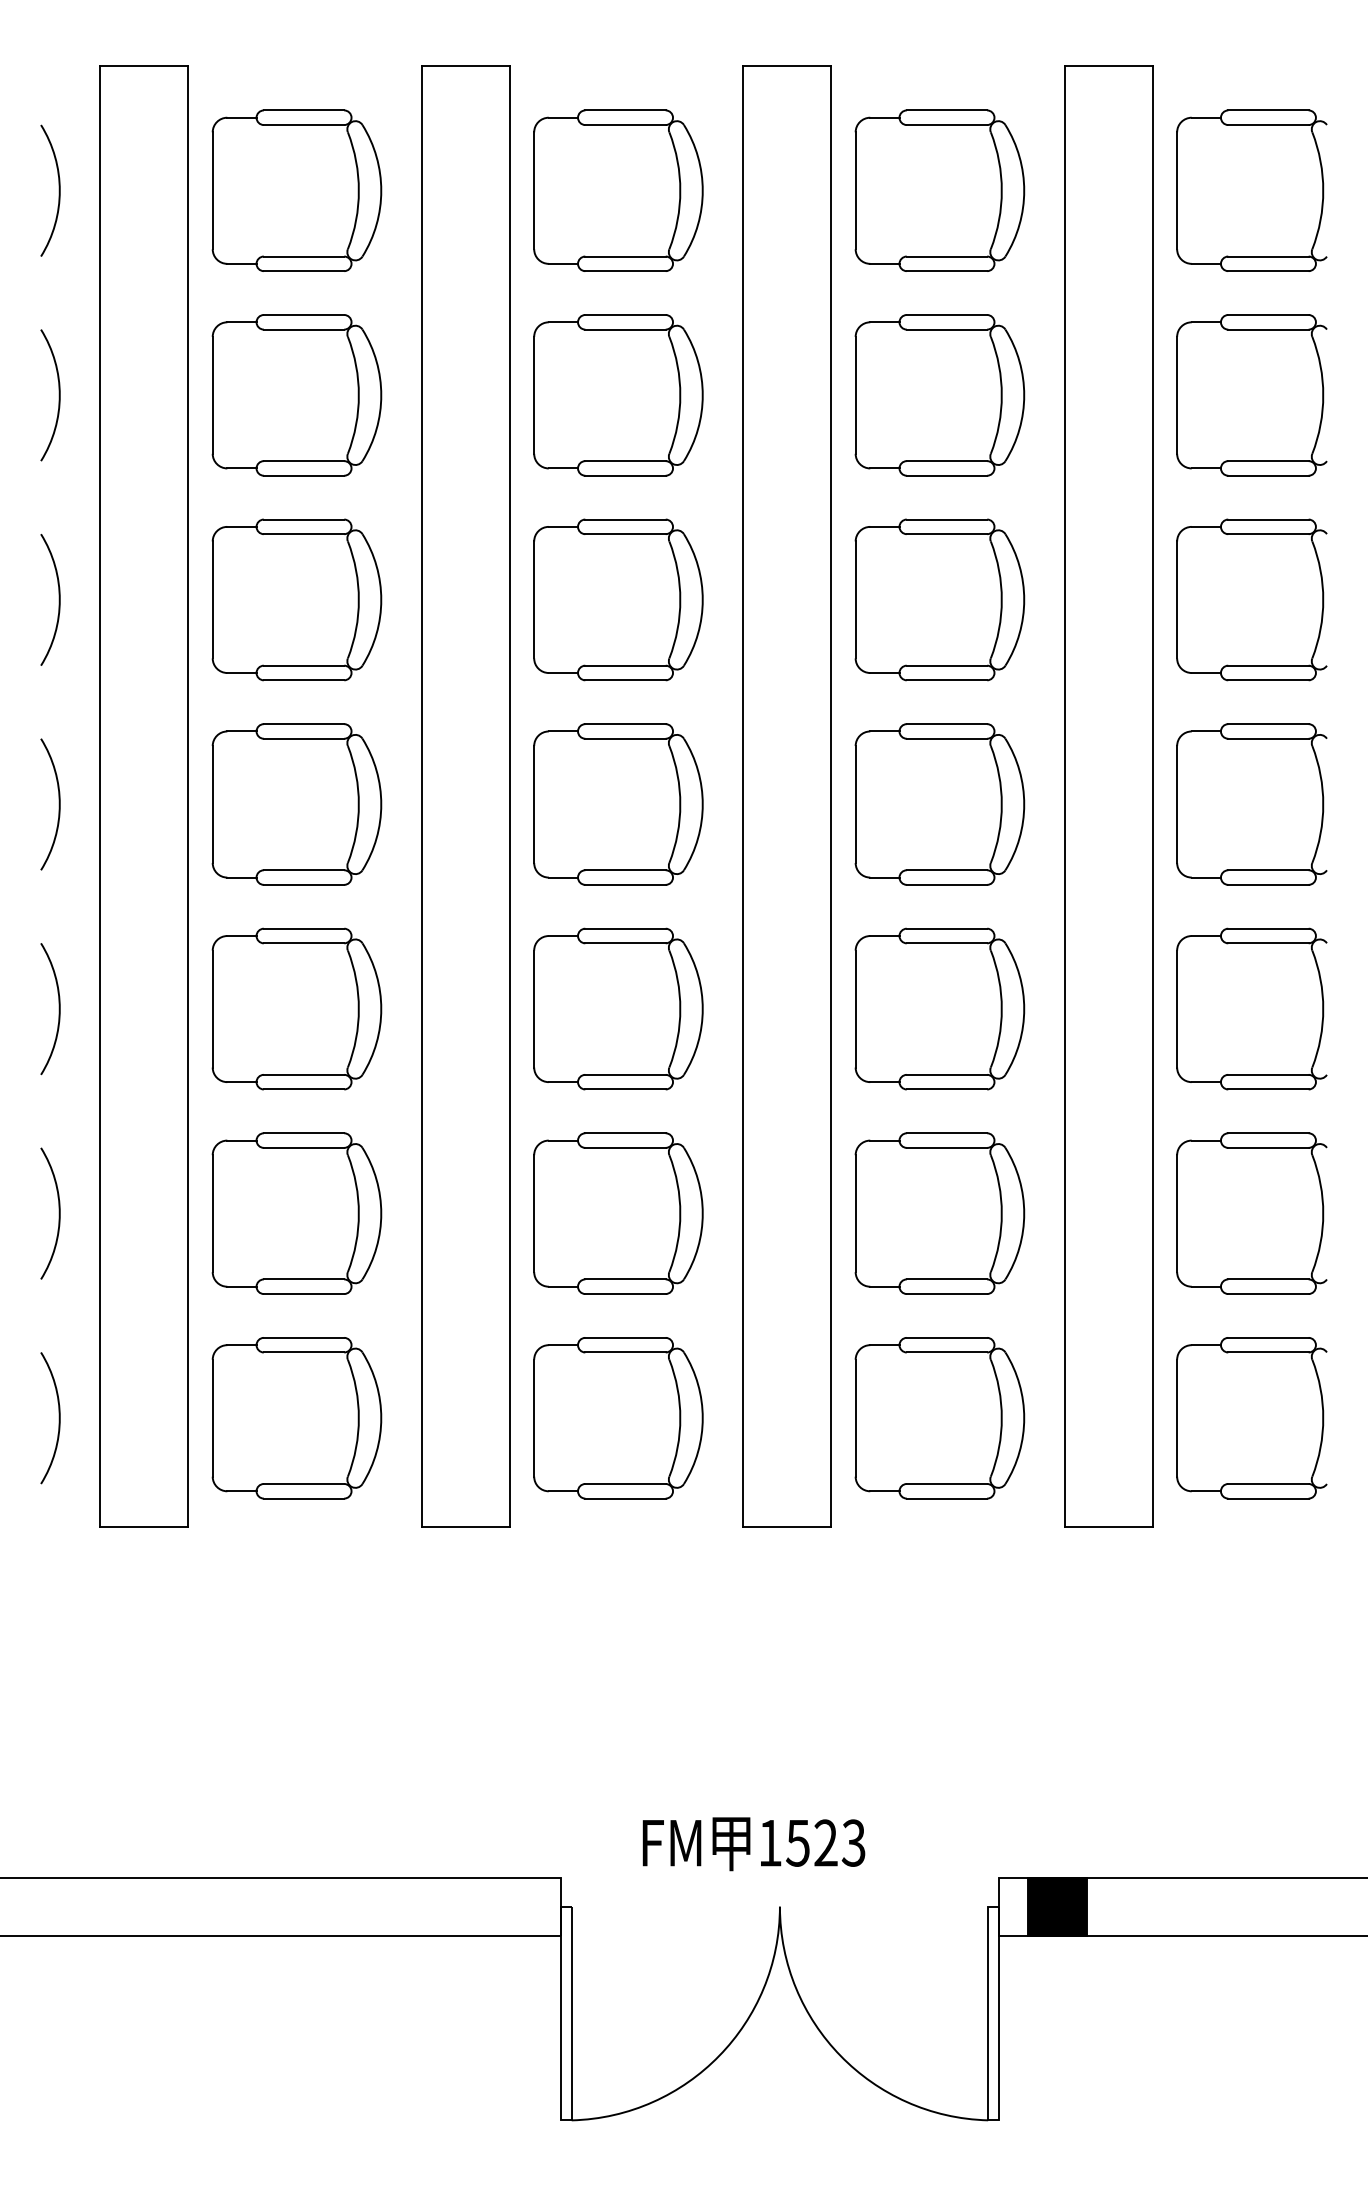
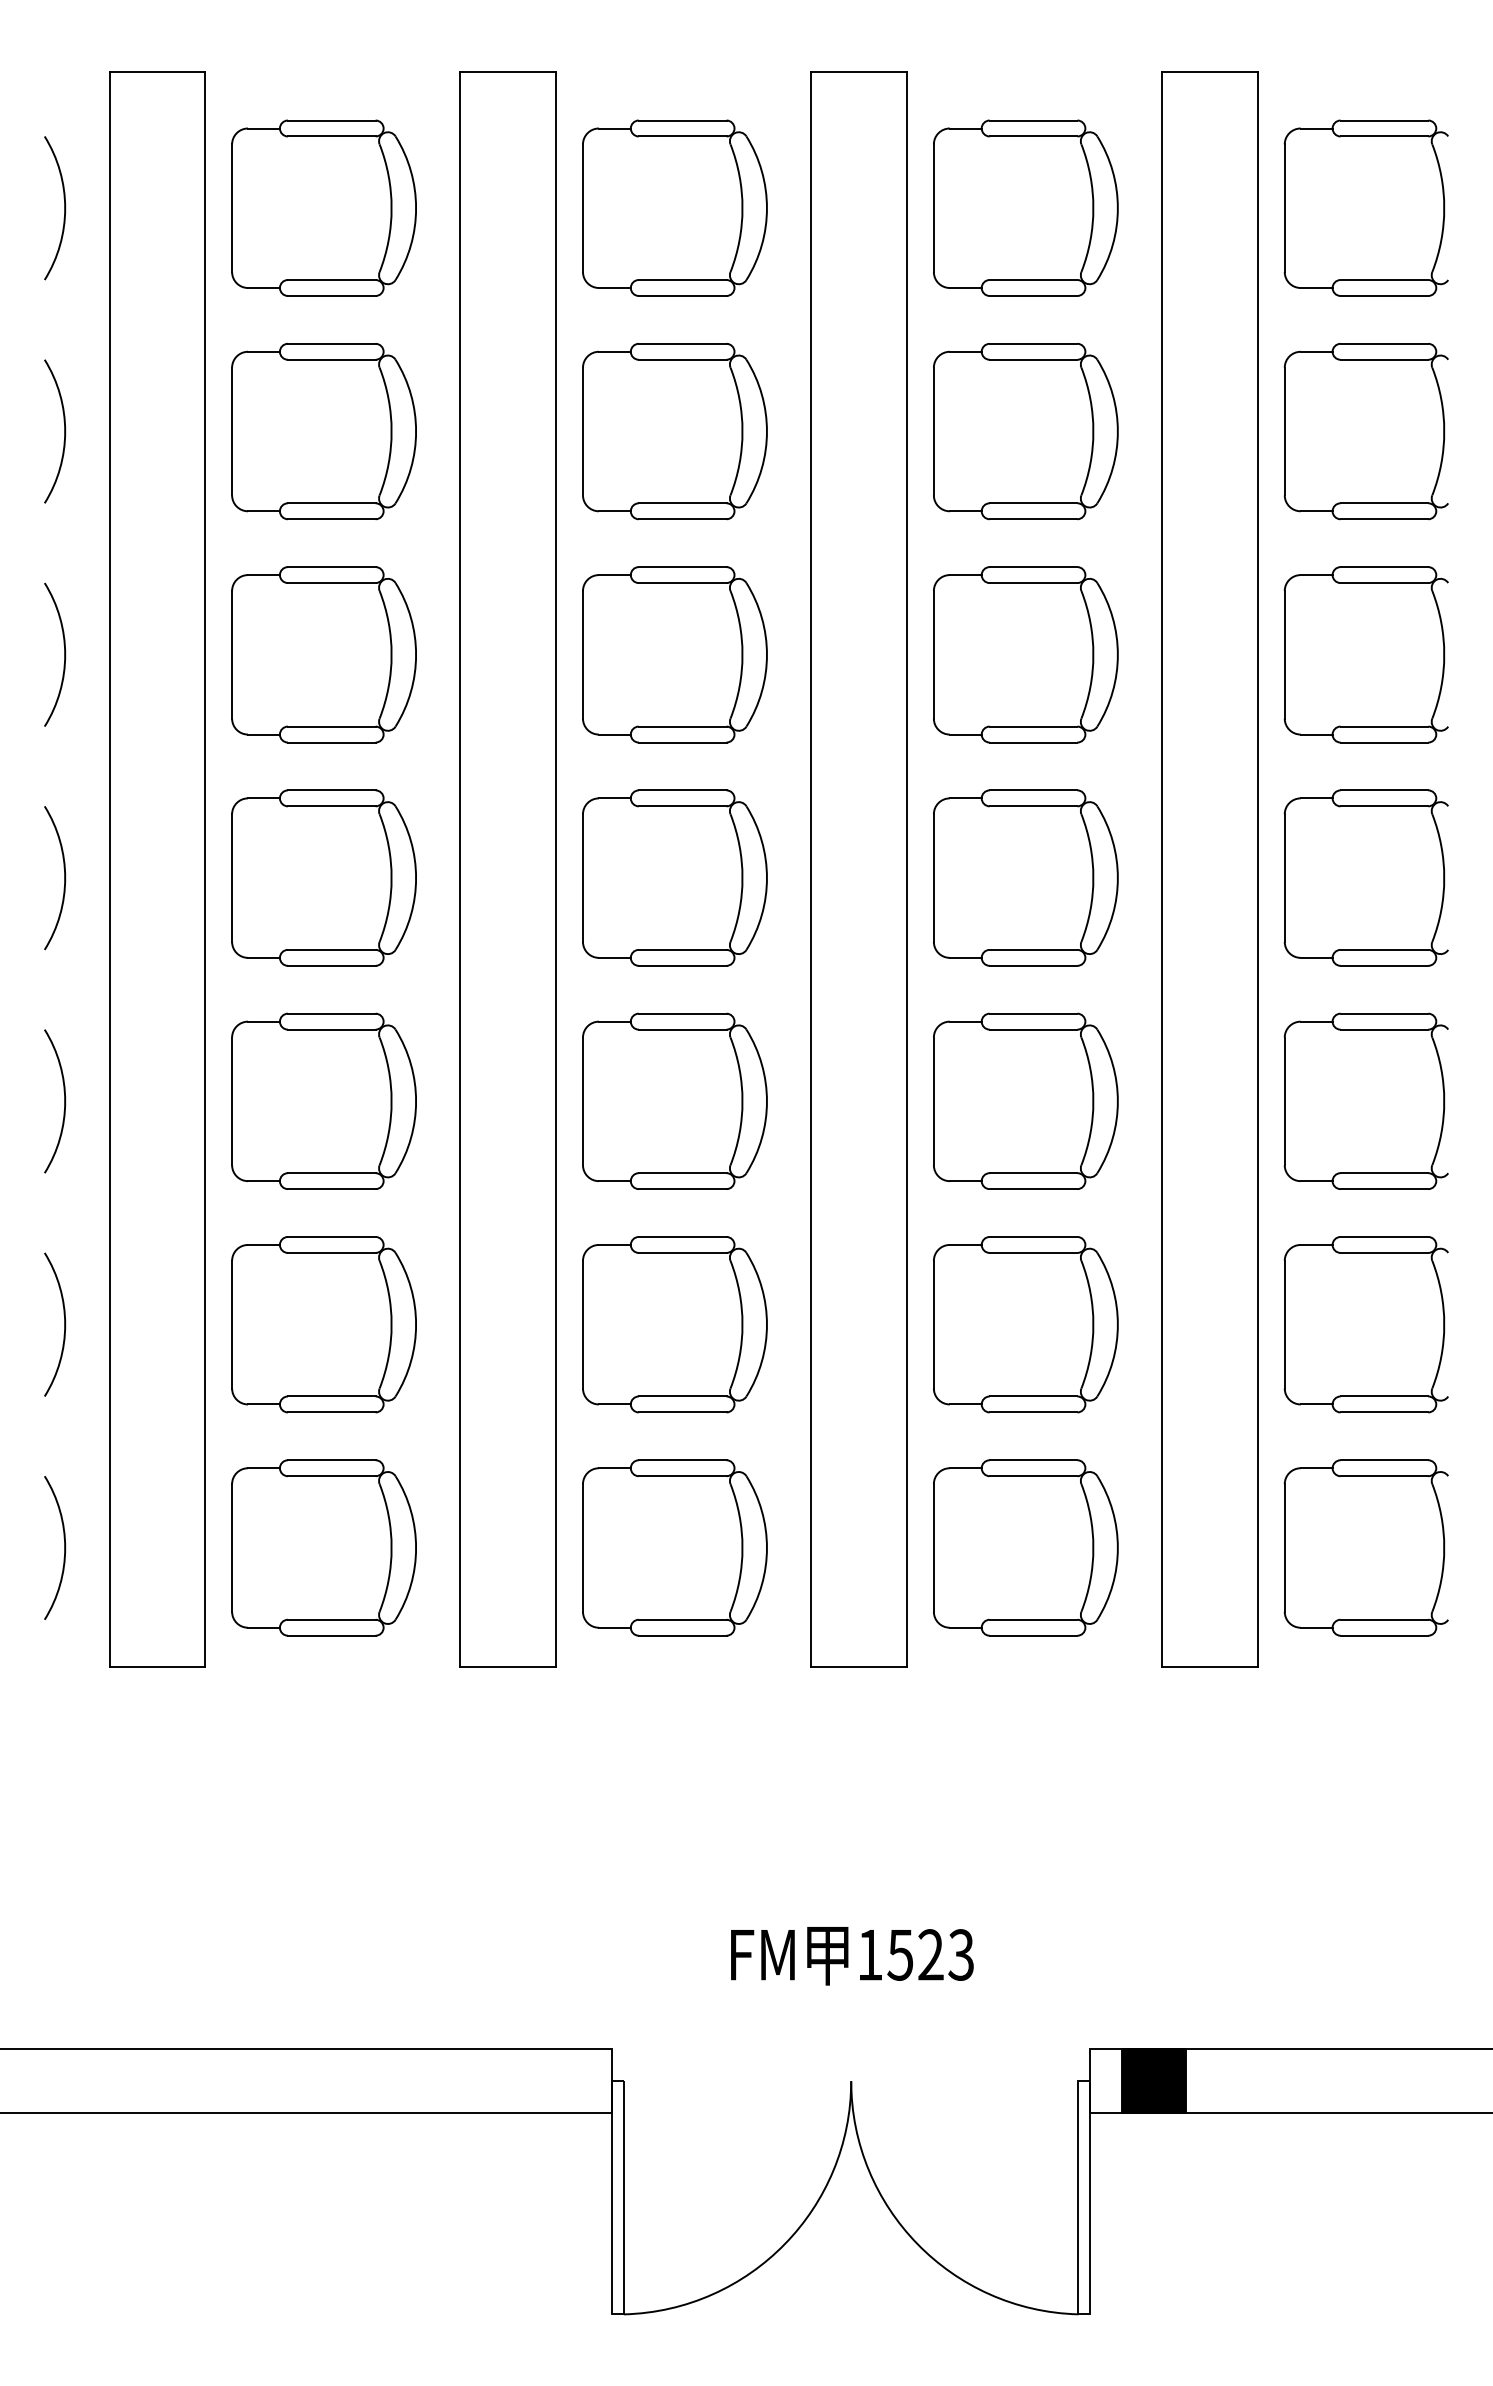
text: (753, 1844) -> (851, 1956), moved

